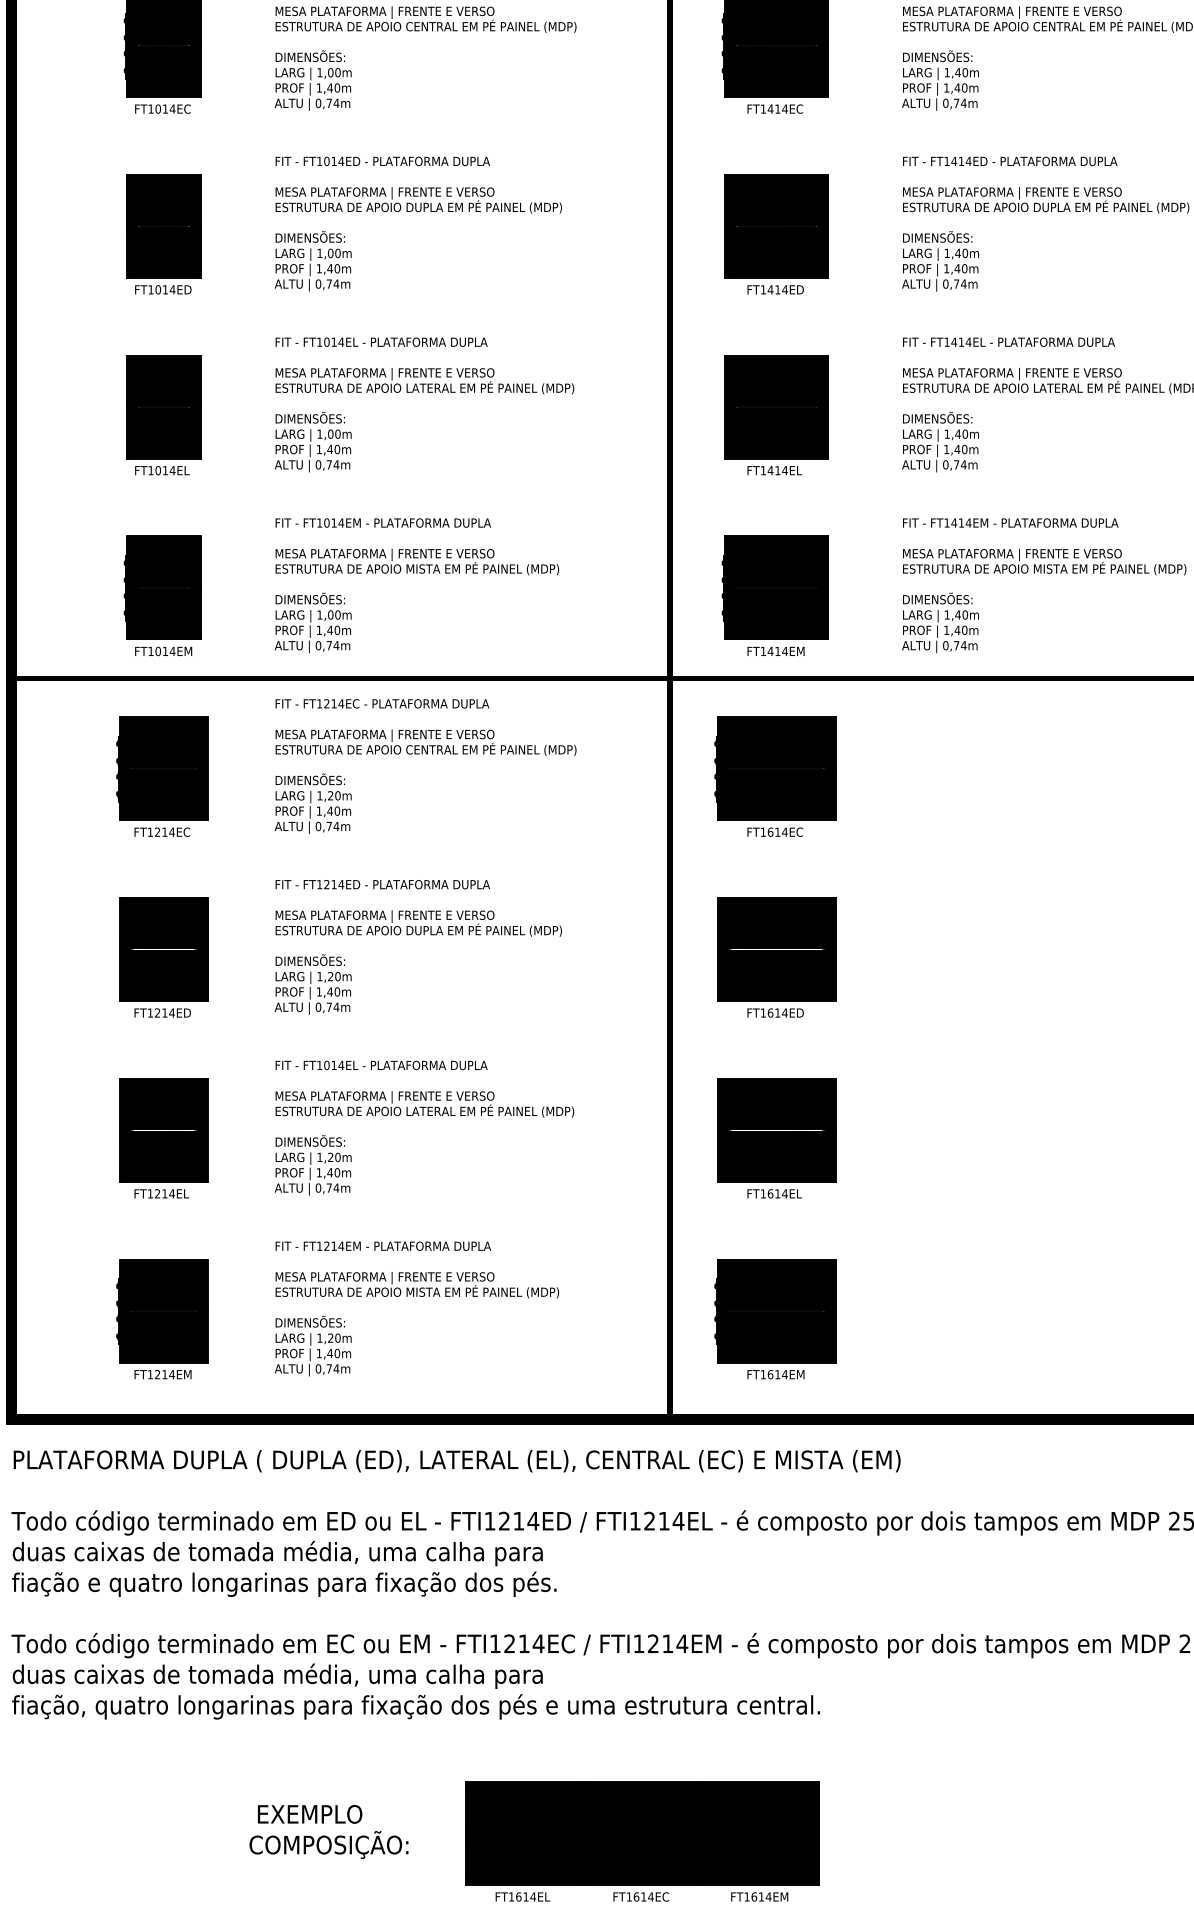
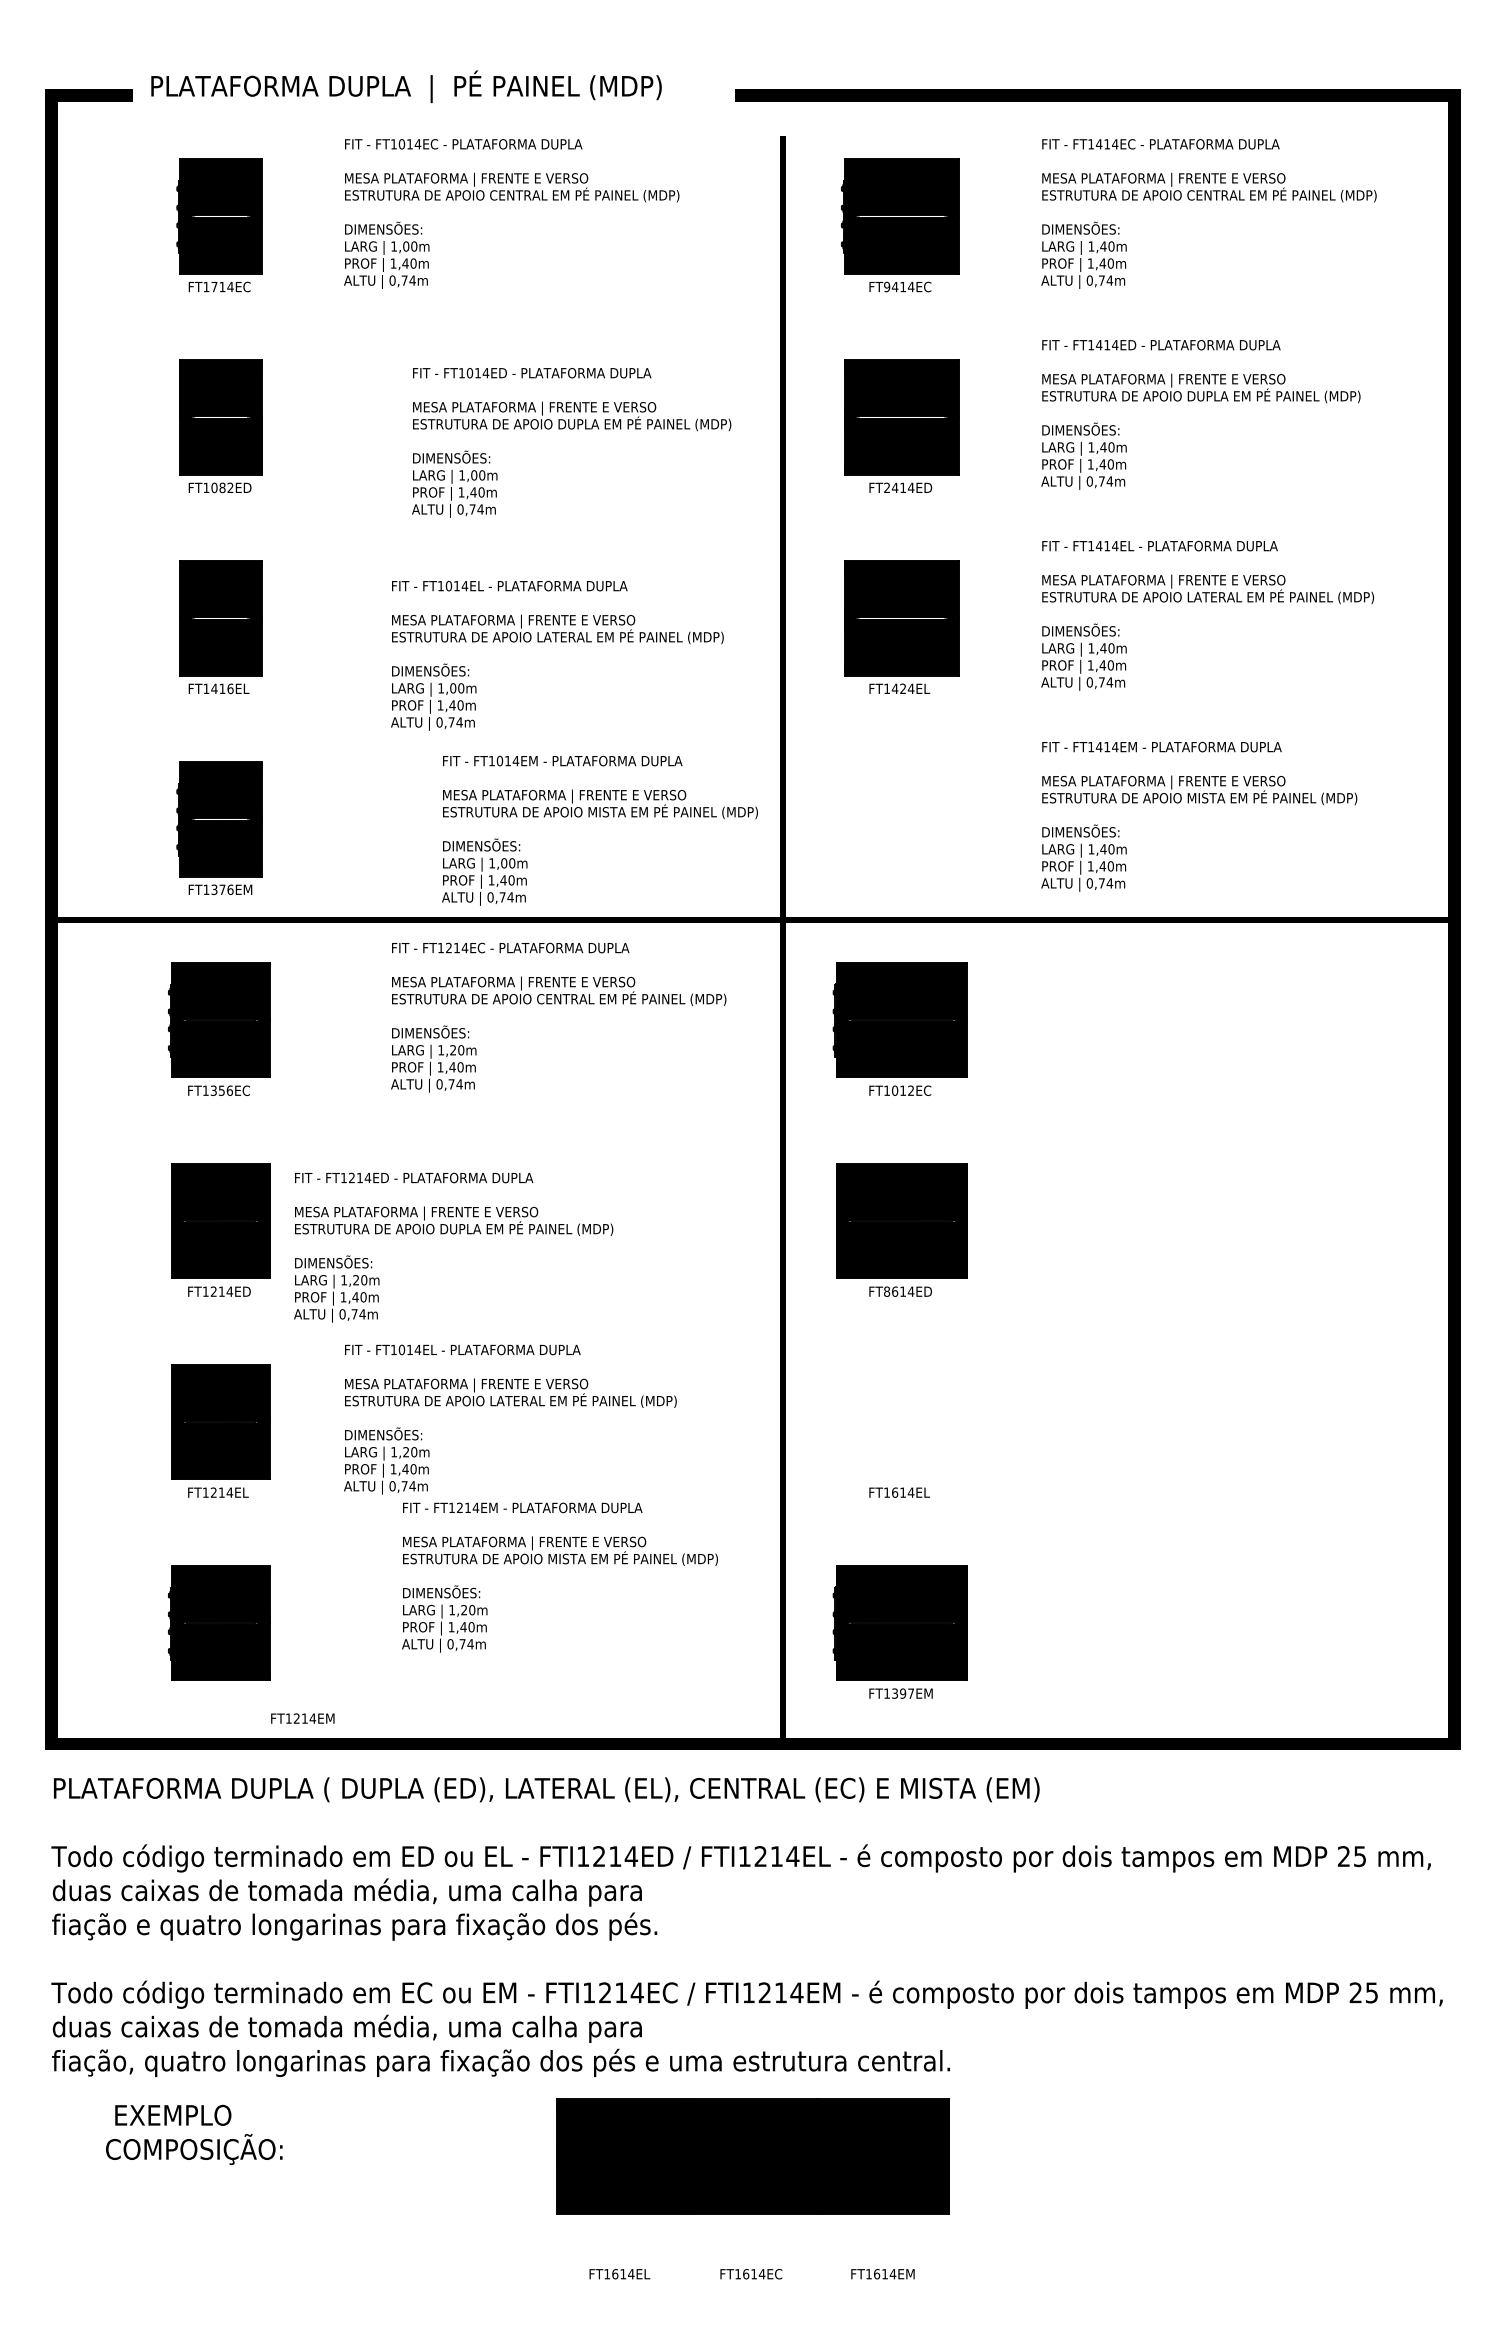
text: (158, 108) -> (214, 286), FT1014EC -> FT1714EC
text: (763, 108) -> (887, 286), FT1414EC -> FT9414EC
text: (418, 223) -> (571, 442), moved
text: (169, 289) -> (226, 487), FT1014ED -> FT1082ED
text: (762, 289) -> (886, 487), FT1414ED -> FT2414ED
text: (424, 404) -> (557, 655), moved
text: (165, 470) -> (222, 688), FT1014EL -> FT1416EL
text: (777, 470) -> (902, 688), FT1414EL -> FT1424EL
text: (416, 585) -> (599, 830), moved
part: (775, 595) -> (900, 827), removed
text: (165, 651) -> (222, 889), FT1014EM -> FT1376EM
text: (425, 766) -> (558, 1017), moved
text: (164, 832) -> (221, 1090), FT1214EC -> FT1356EC
text: (778, 832) -> (903, 1090), FT1614EC -> FT1012EC
text: (418, 947) -> (453, 1247), moved
text: (763, 1012) -> (887, 1291), FT1614ED -> FT8614ED
part: (776, 1129) -> (901, 1421), removed
text: (416, 1308) -> (559, 1577), moved
text: (162, 1374) -> (302, 1718), moved
text: (778, 1374) -> (903, 1693), FT1614EM -> FT1397EM
text: (329, 1831) -> (194, 2134), moved
part: (642, 1833) -> (752, 2156), moved

